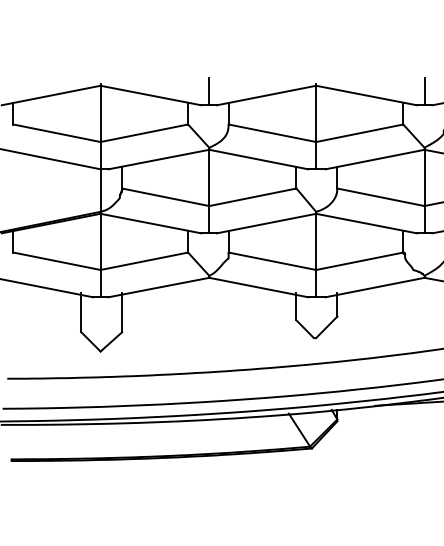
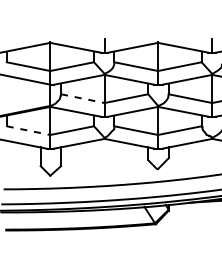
line: (166, 196) -> (83, 98), solid -> dashed
line: (58, 260) -> (29, 130), solid -> dashed

